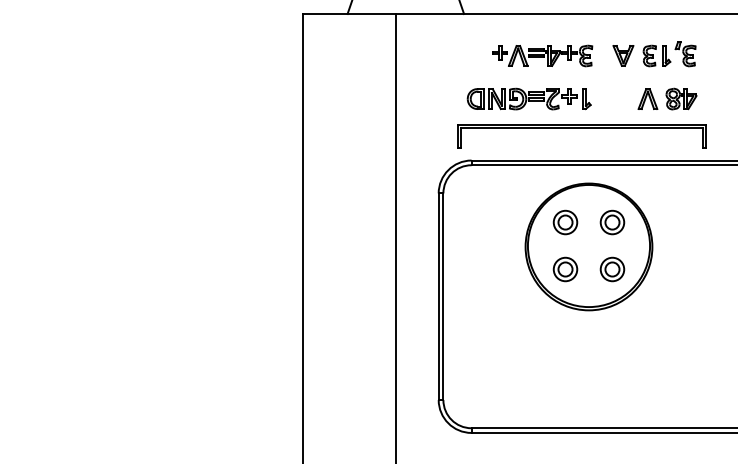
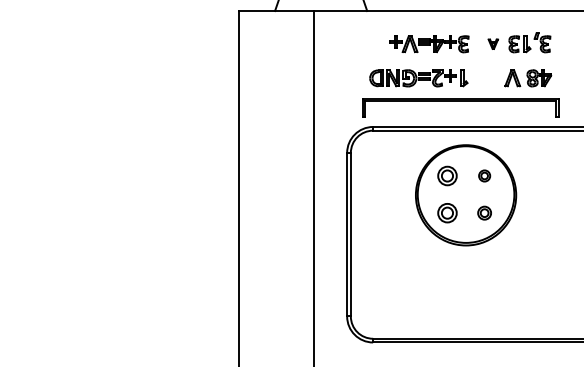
part: (623, 55) -> (493, 43), size x0.6
part: (612, 222) -> (484, 175), size x0.6
part: (612, 269) -> (484, 213), size x0.7

